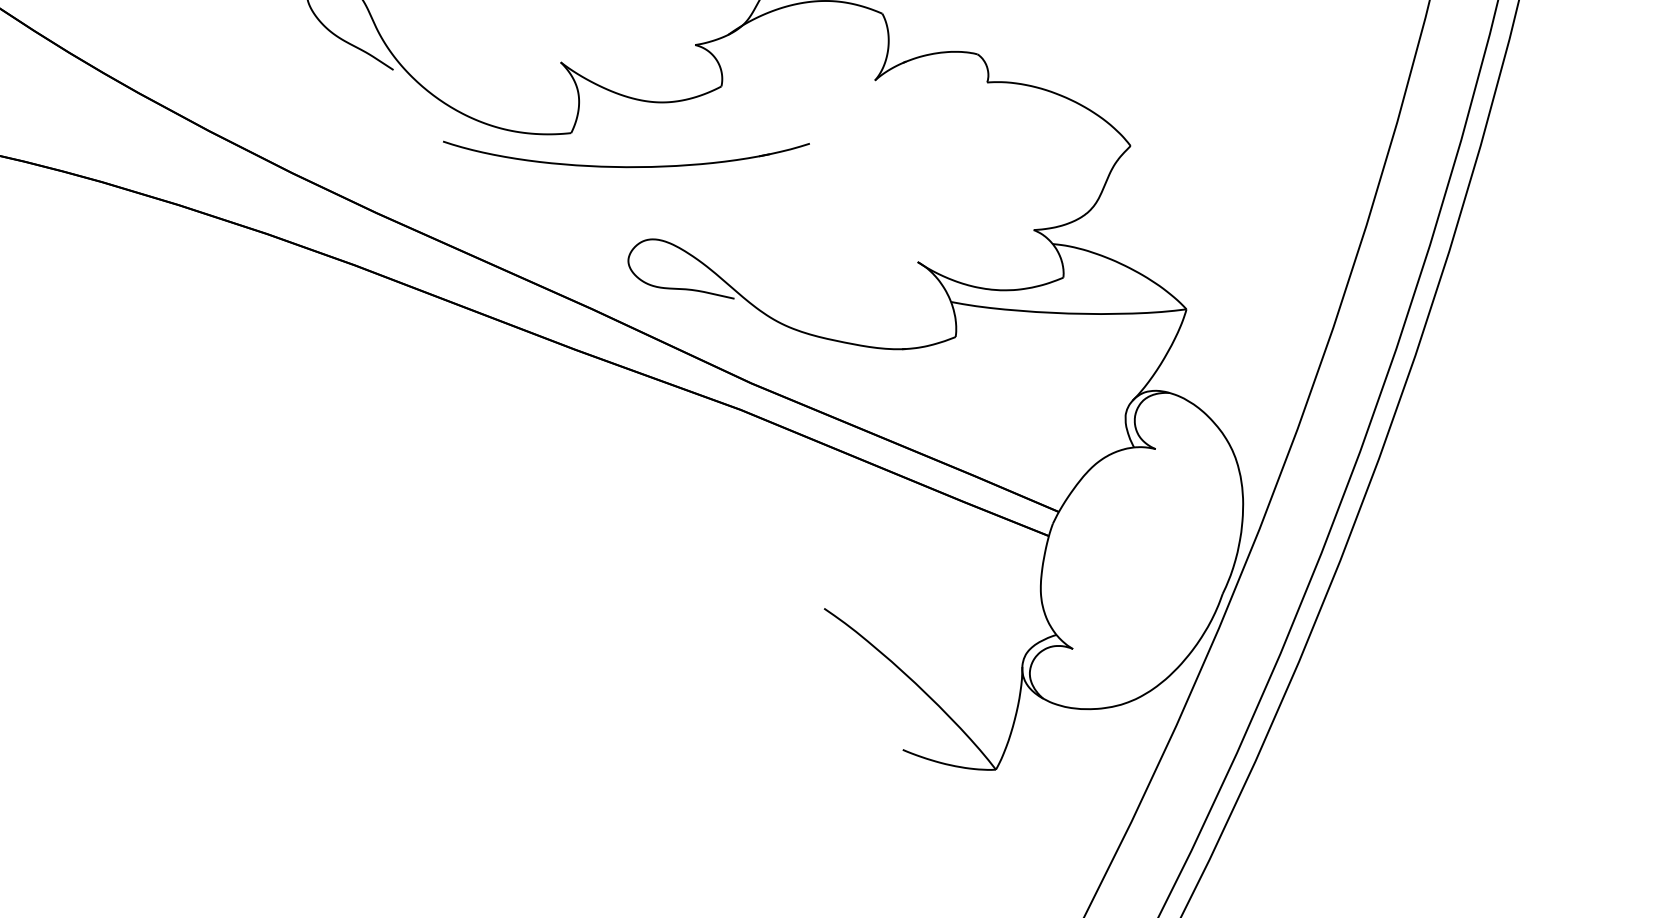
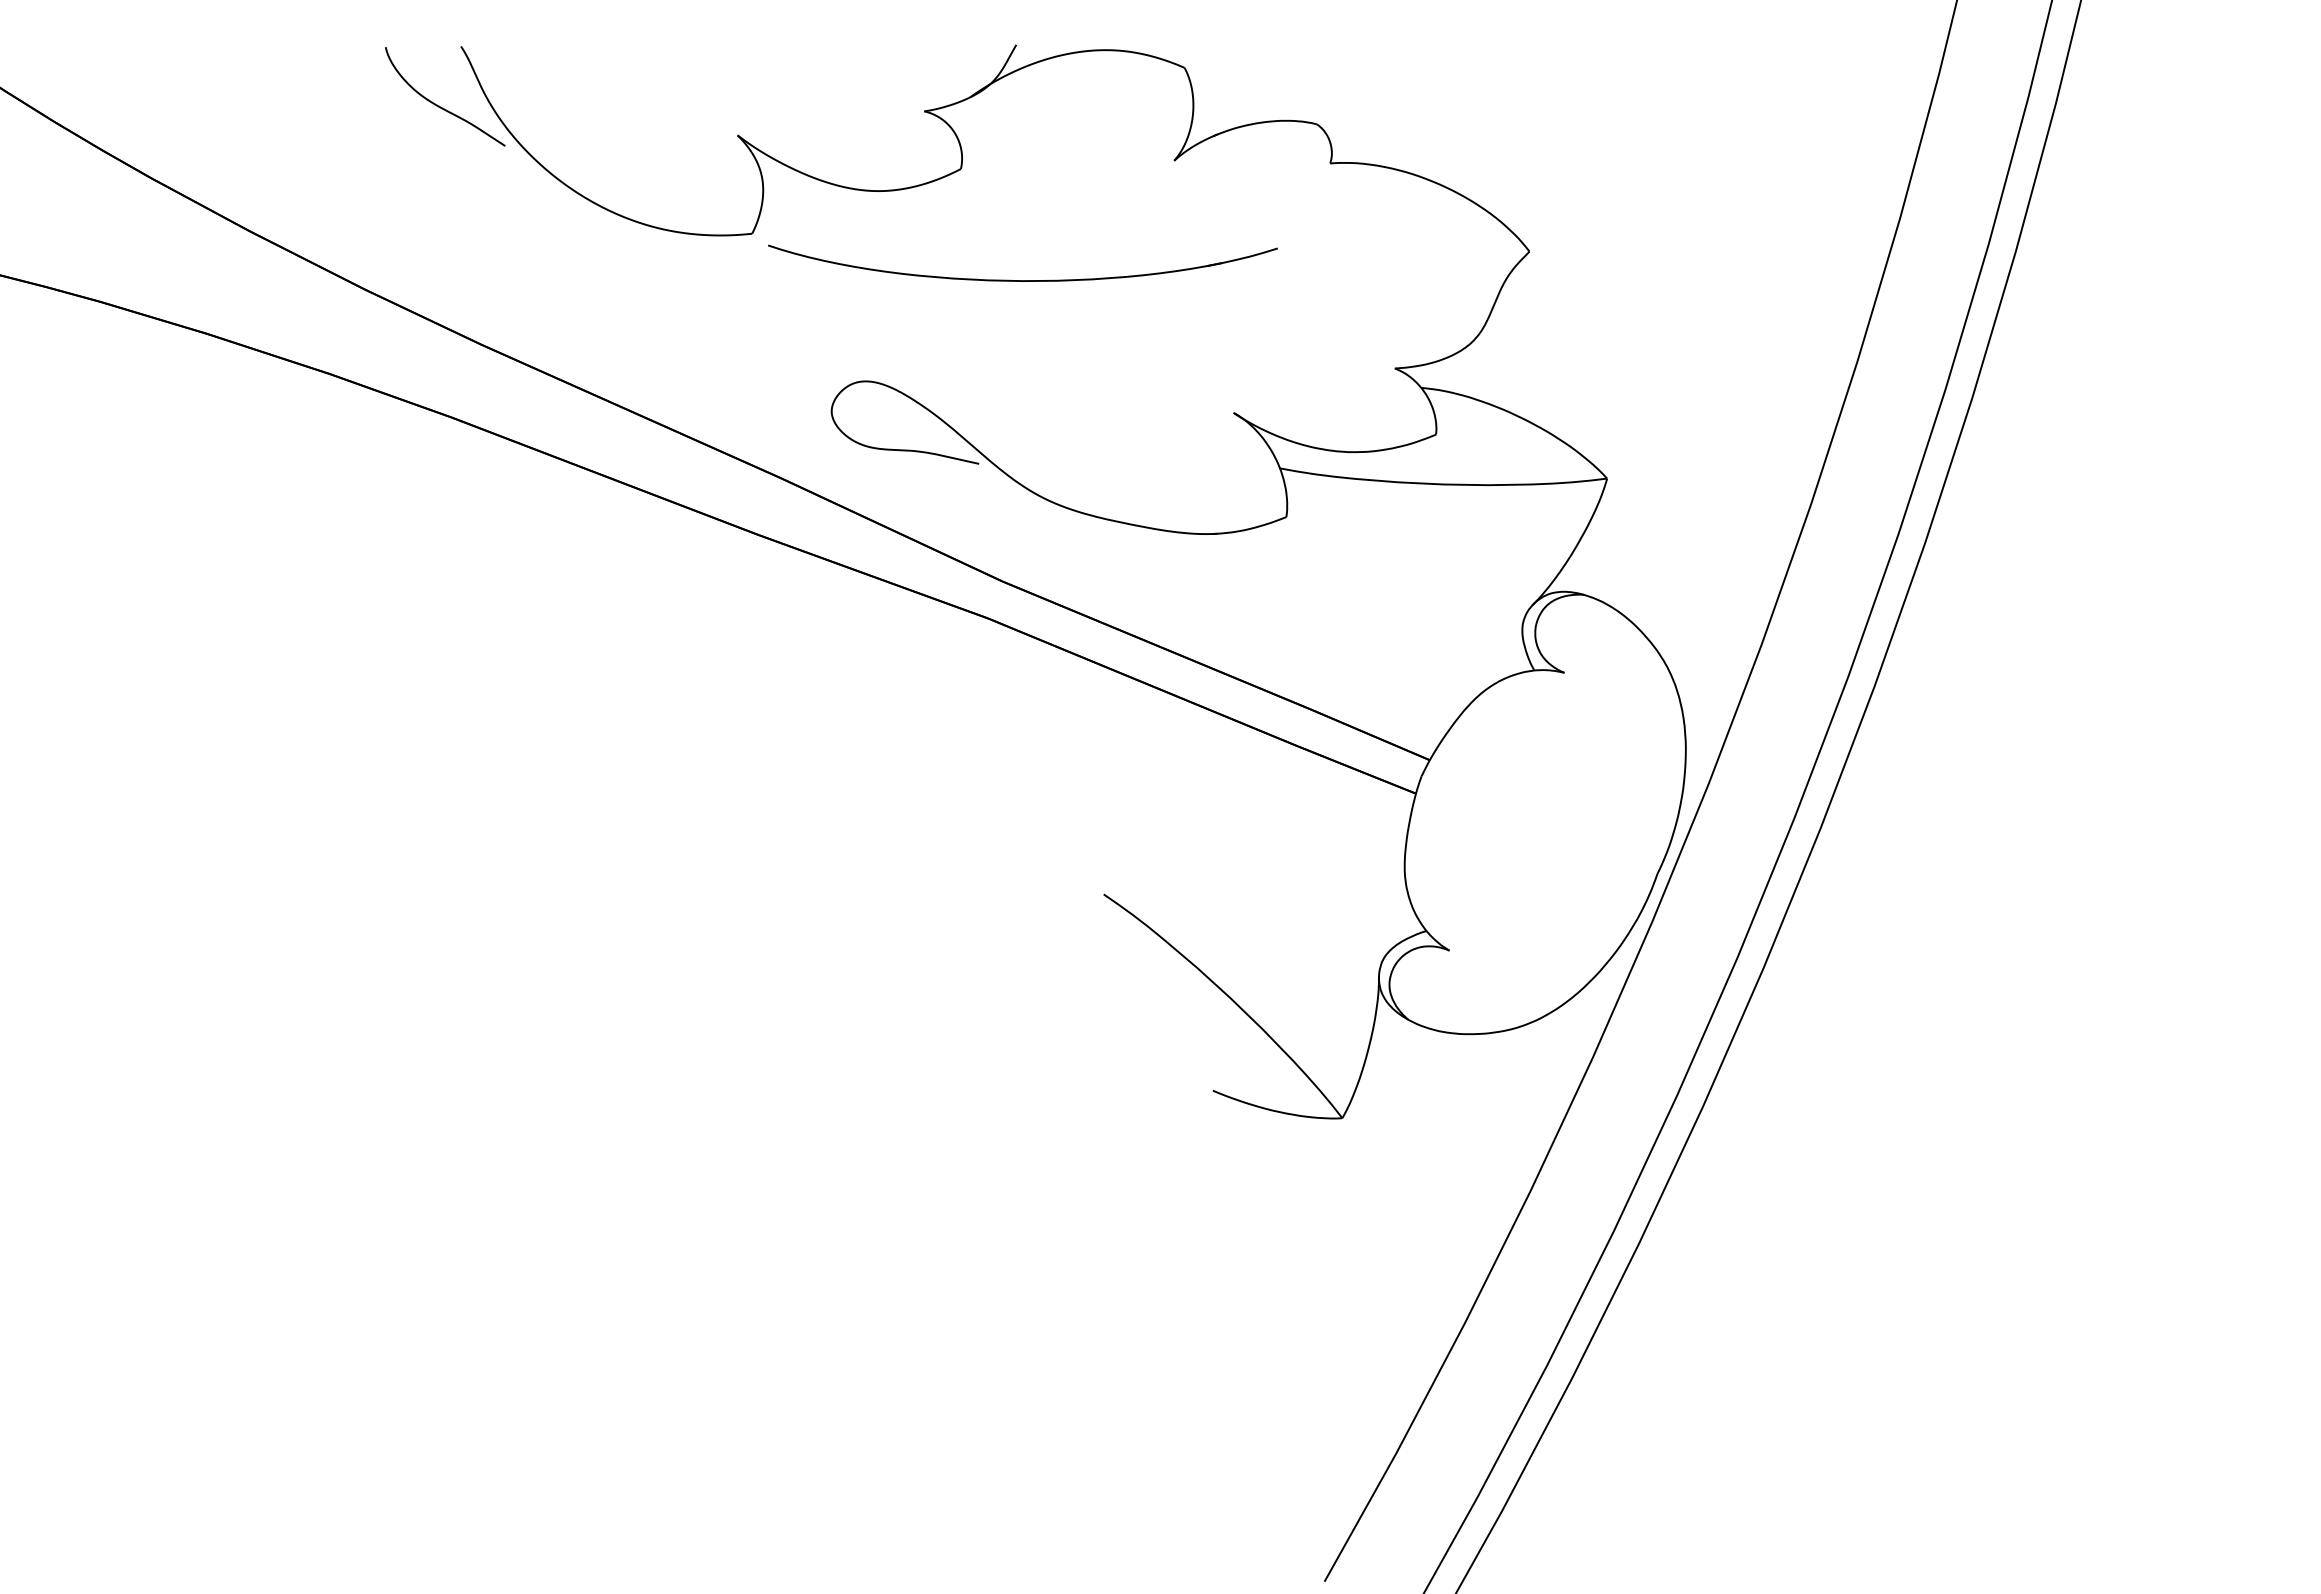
part: (626, 166) -> (1022, 280), moved

